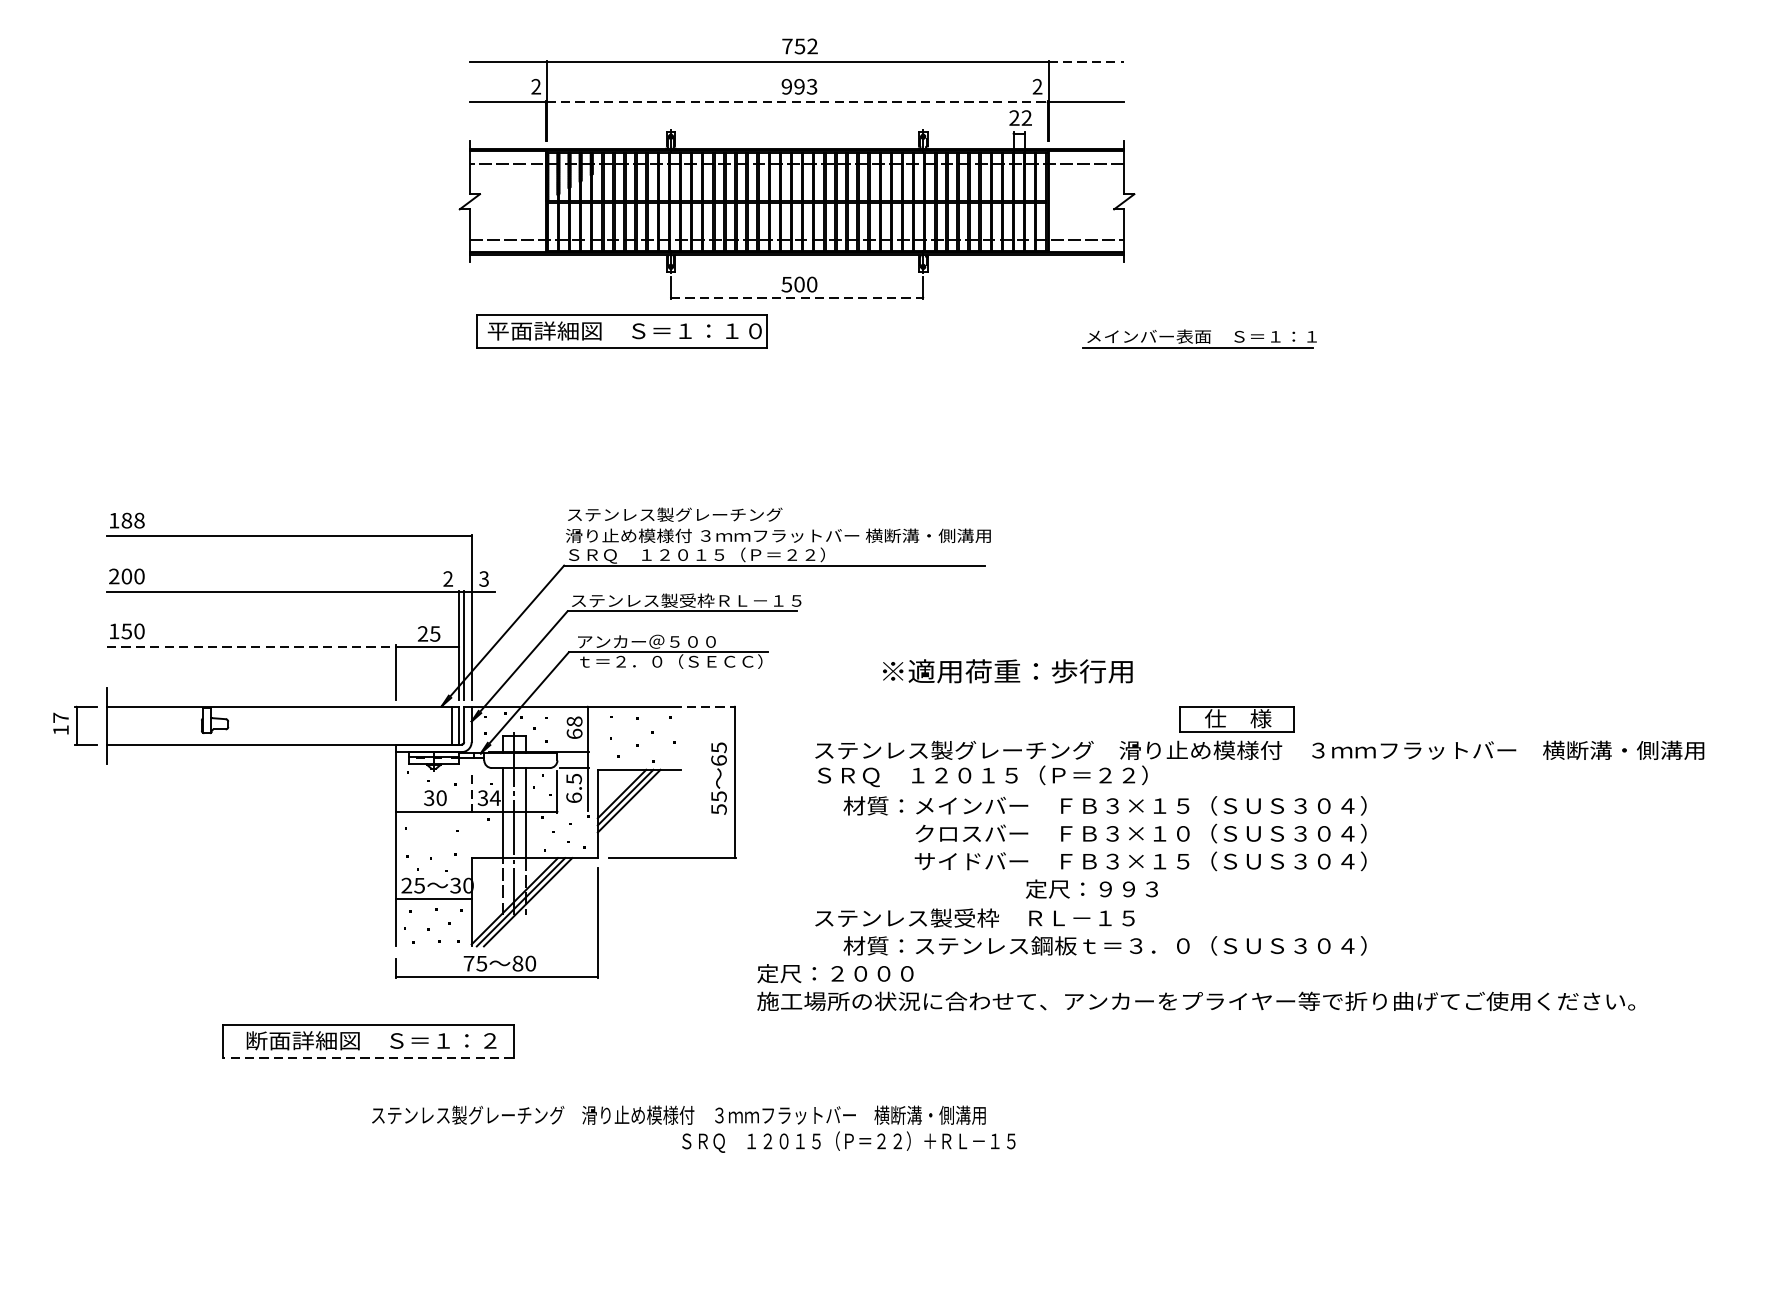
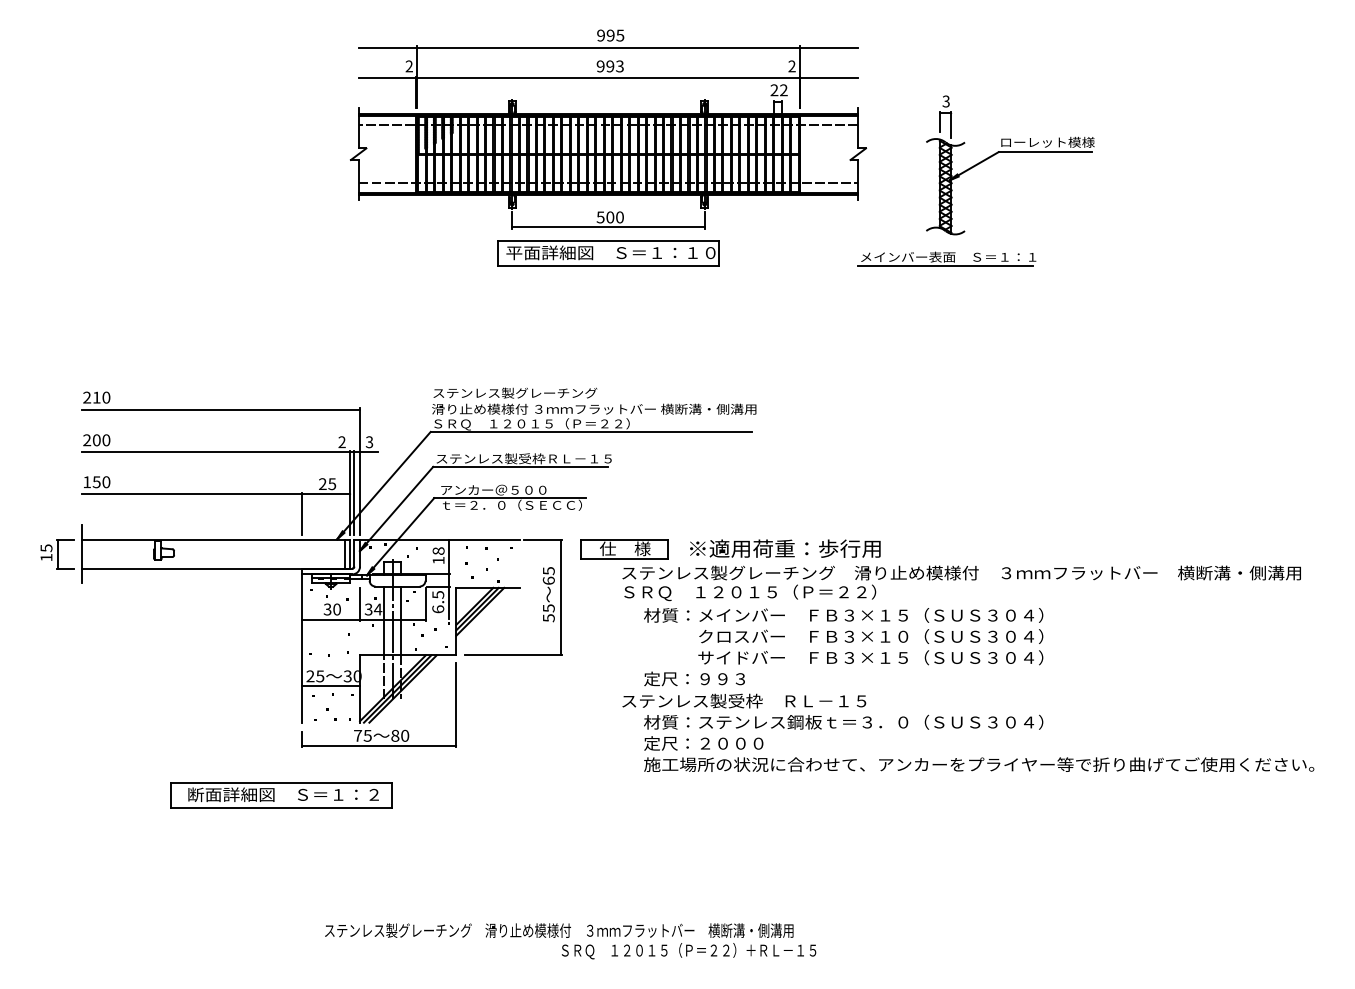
text: (799, 46) -> (610, 35), 752 -> 995
line: (1086, 62) -> (829, 47), dashed -> solid
line: (797, 102) -> (608, 78), dashed -> solid
part: (1323, 199) -> (1010, 152), added
line: (797, 297) -> (608, 227), dashed -> solid
part: (621, 331) -> (608, 253), moved
part: (1199, 338) -> (946, 258), moved
text: (126, 520) -> (96, 397), 188 -> 210
line: (252, 647) -> (192, 494), dashed -> solid
text: (1008, 671) -> (785, 548), moved
line: (711, 706) -> (543, 539), dashed -> solid
text: (61, 718) -> (46, 548), 17 -> 15
part: (1237, 719) -> (624, 549), moved
text: (574, 733) -> (438, 560), 68 -> 18
line: (472, 791) -> (360, 604), dashed -> solid
text: (1091, 888) -> (694, 678), moved
text: (1196, 986) -> (979, 753), moved
line: (368, 1057) -> (281, 807), dashed -> solid
text: (693, 1129) -> (570, 941), moved

